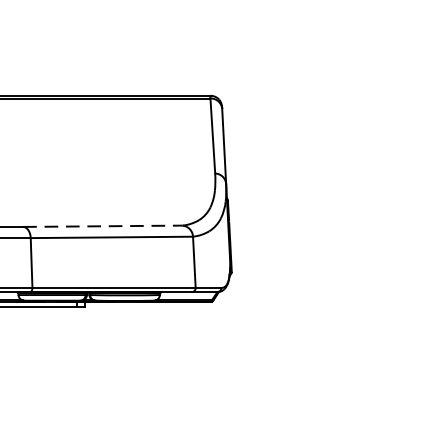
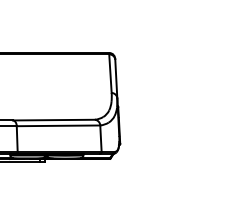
line: (104, 227) -> (54, 120), dashed -> solid

